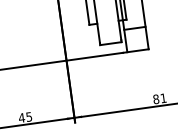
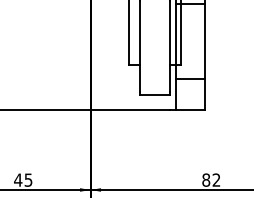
text: (163, 97) -> (216, 179), 81 -> 82

